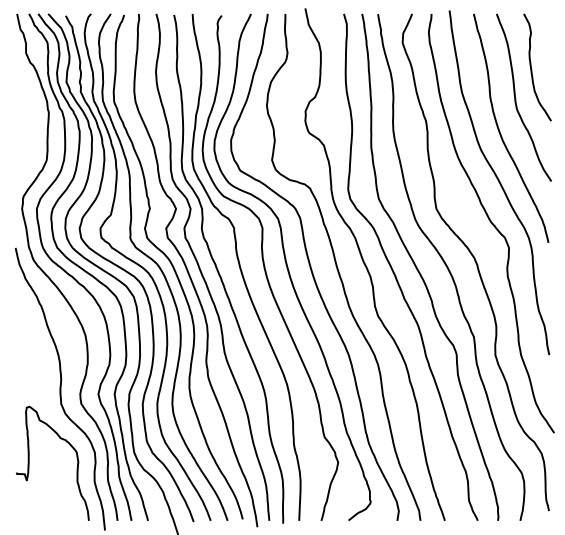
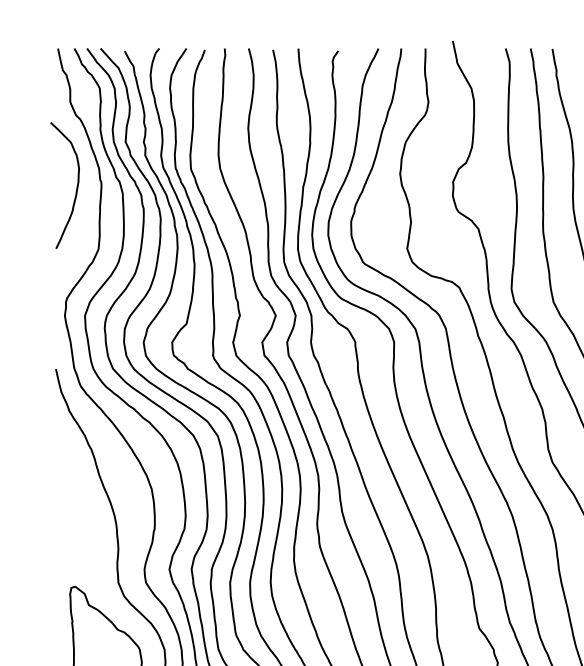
curve: (30, 113) -> (76, 184), added

